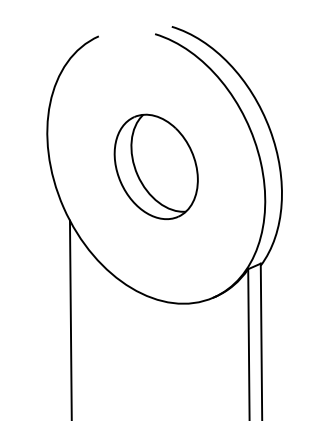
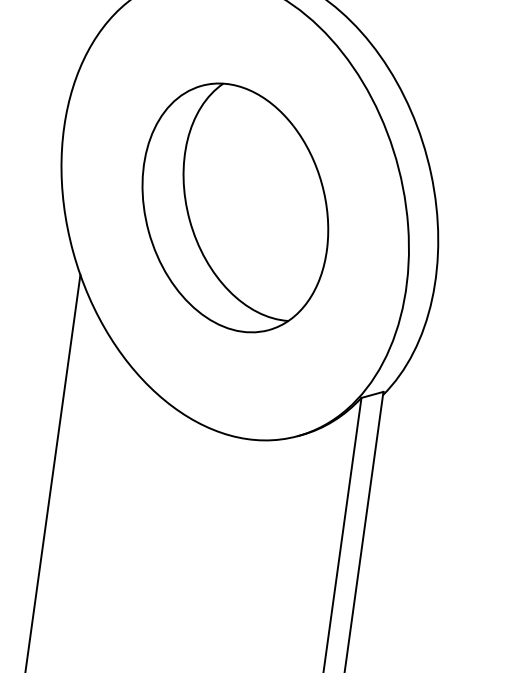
part: (155, 166) -> (234, 206), size x1.4

